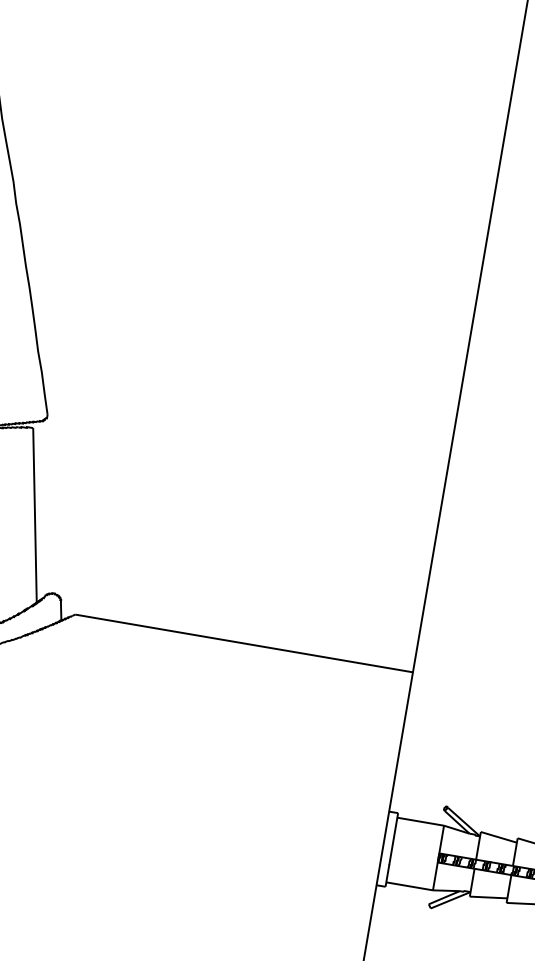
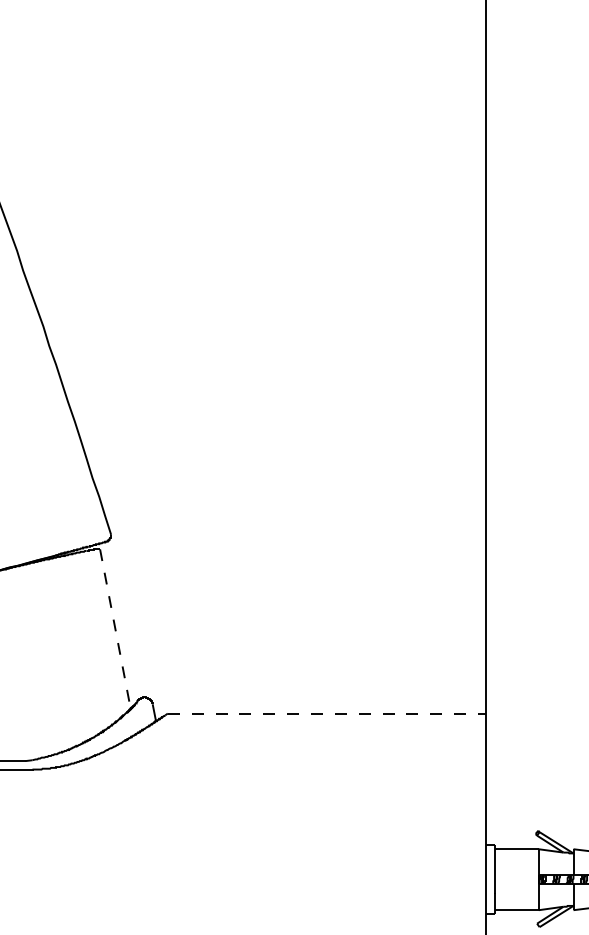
line: (35, 515) -> (115, 629), solid -> dashed
line: (244, 643) -> (327, 713), solid -> dashed

